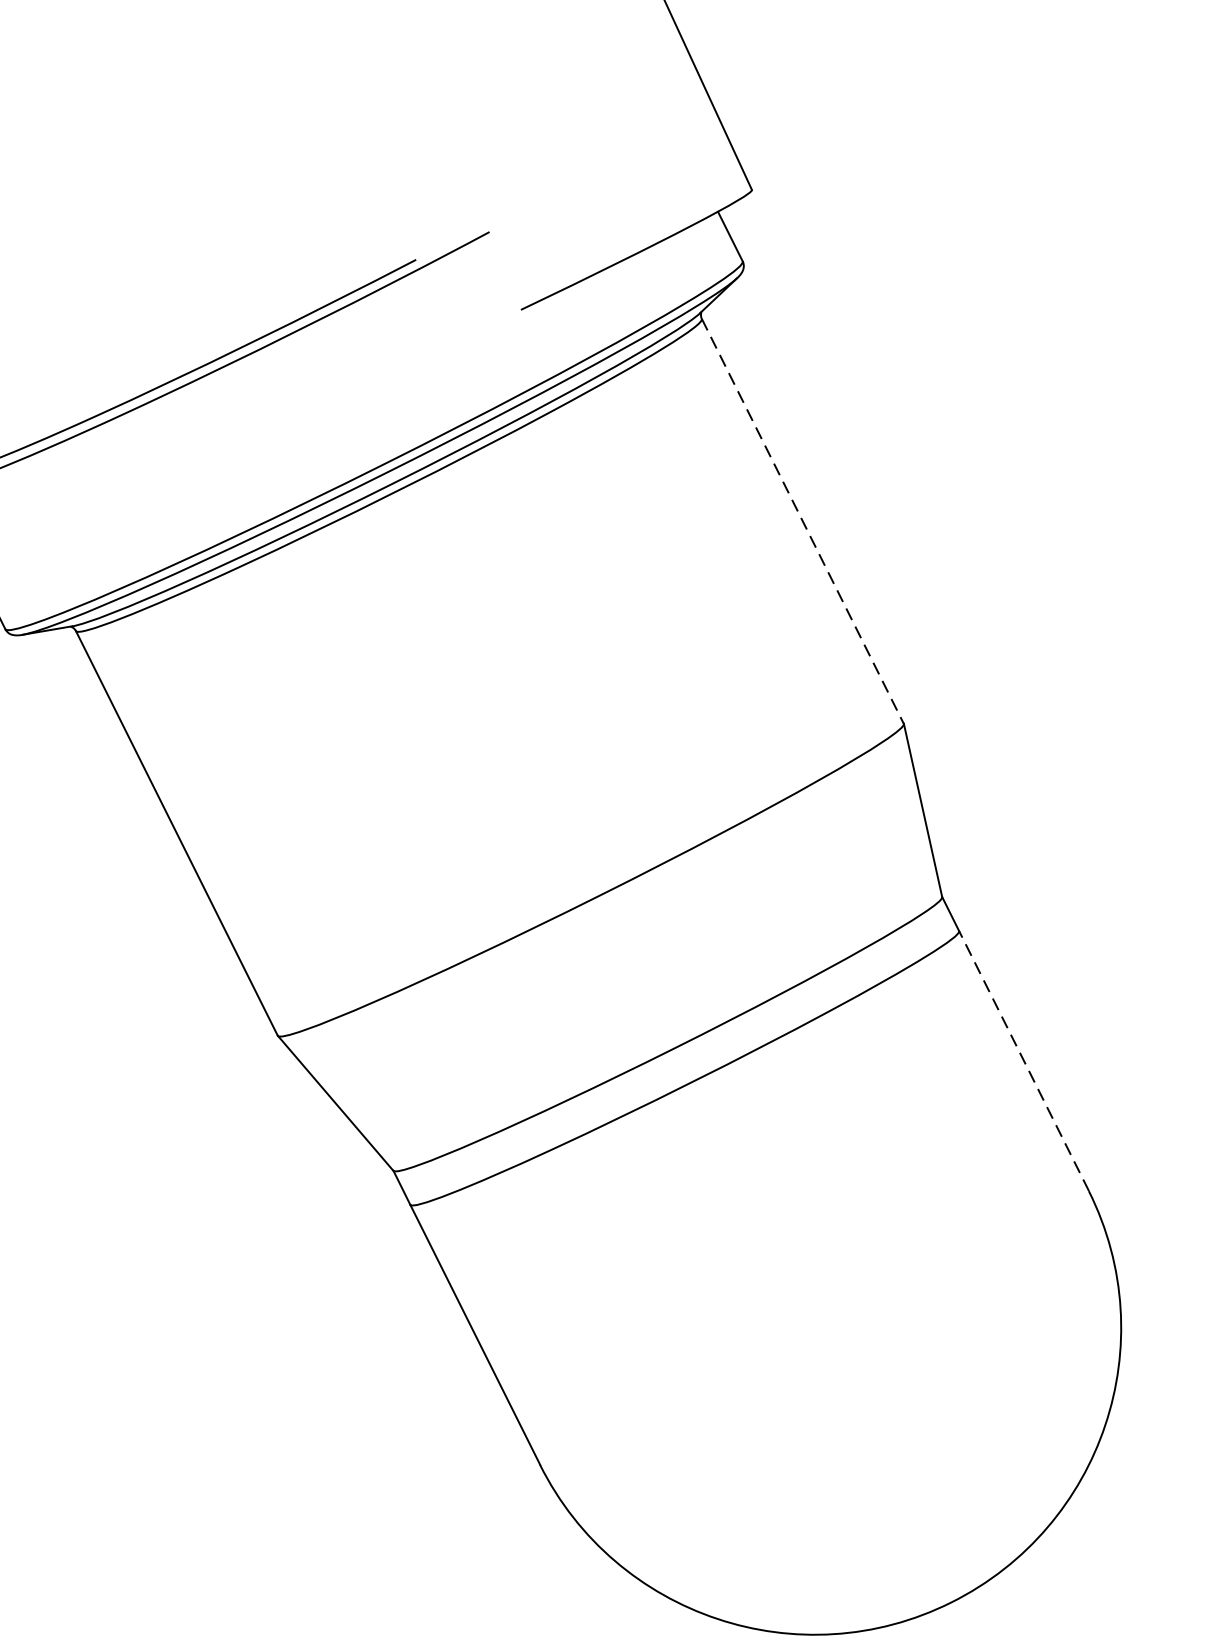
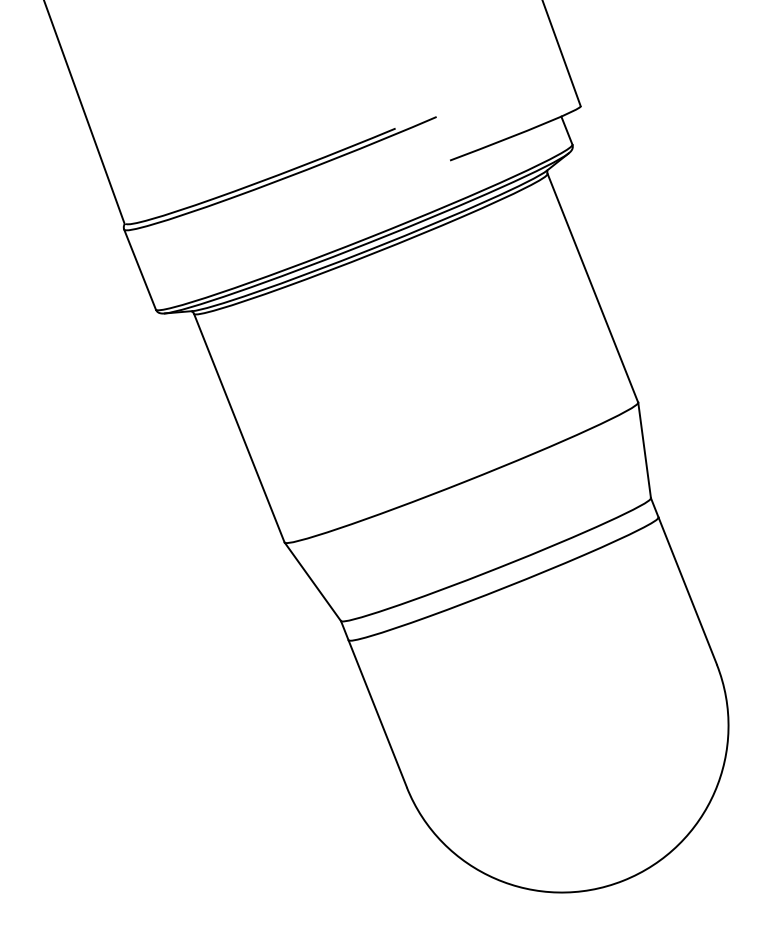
line: (802, 521) -> (592, 288), dashed -> solid
line: (1023, 1060) -> (687, 590), dashed -> solid

